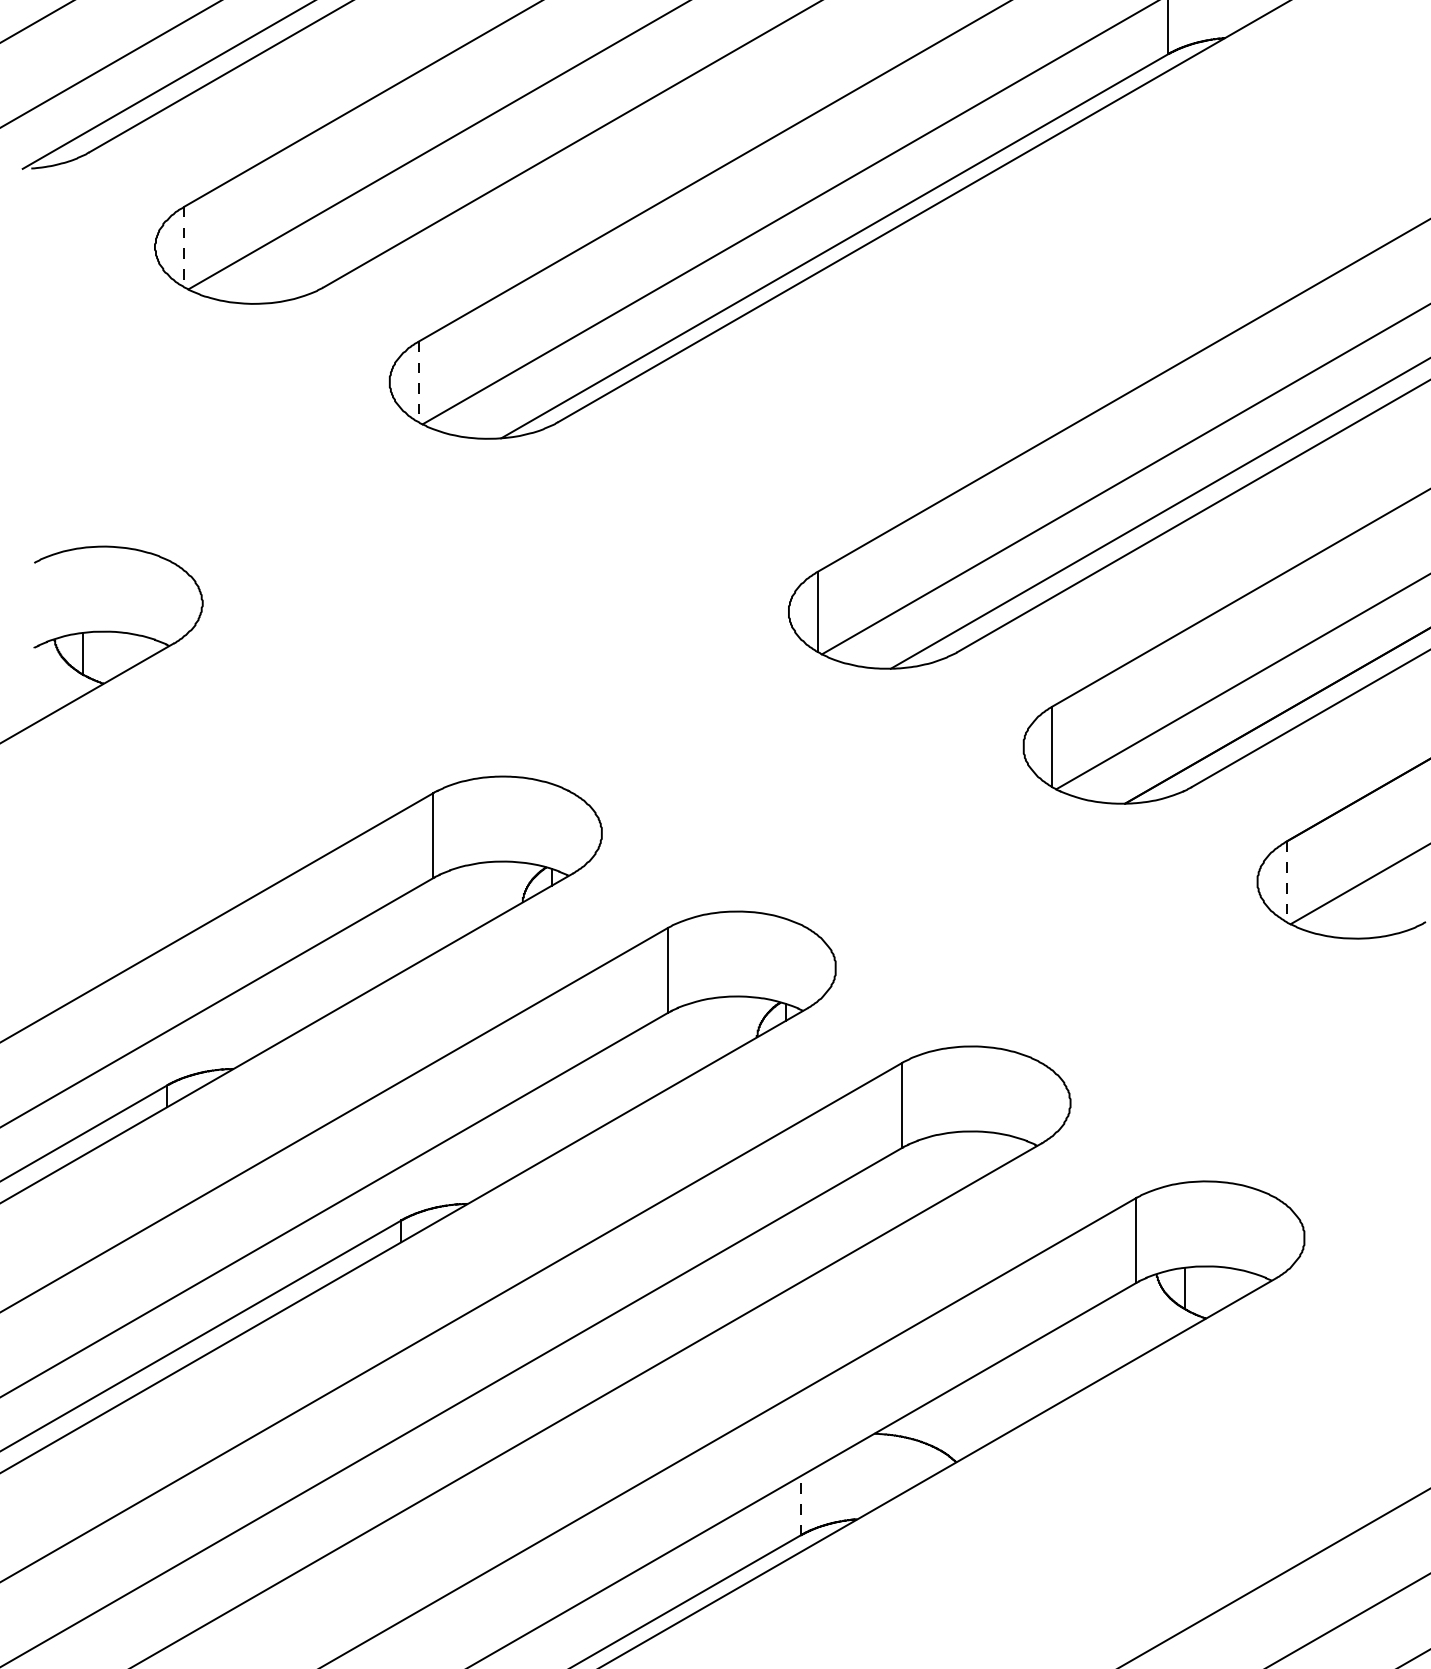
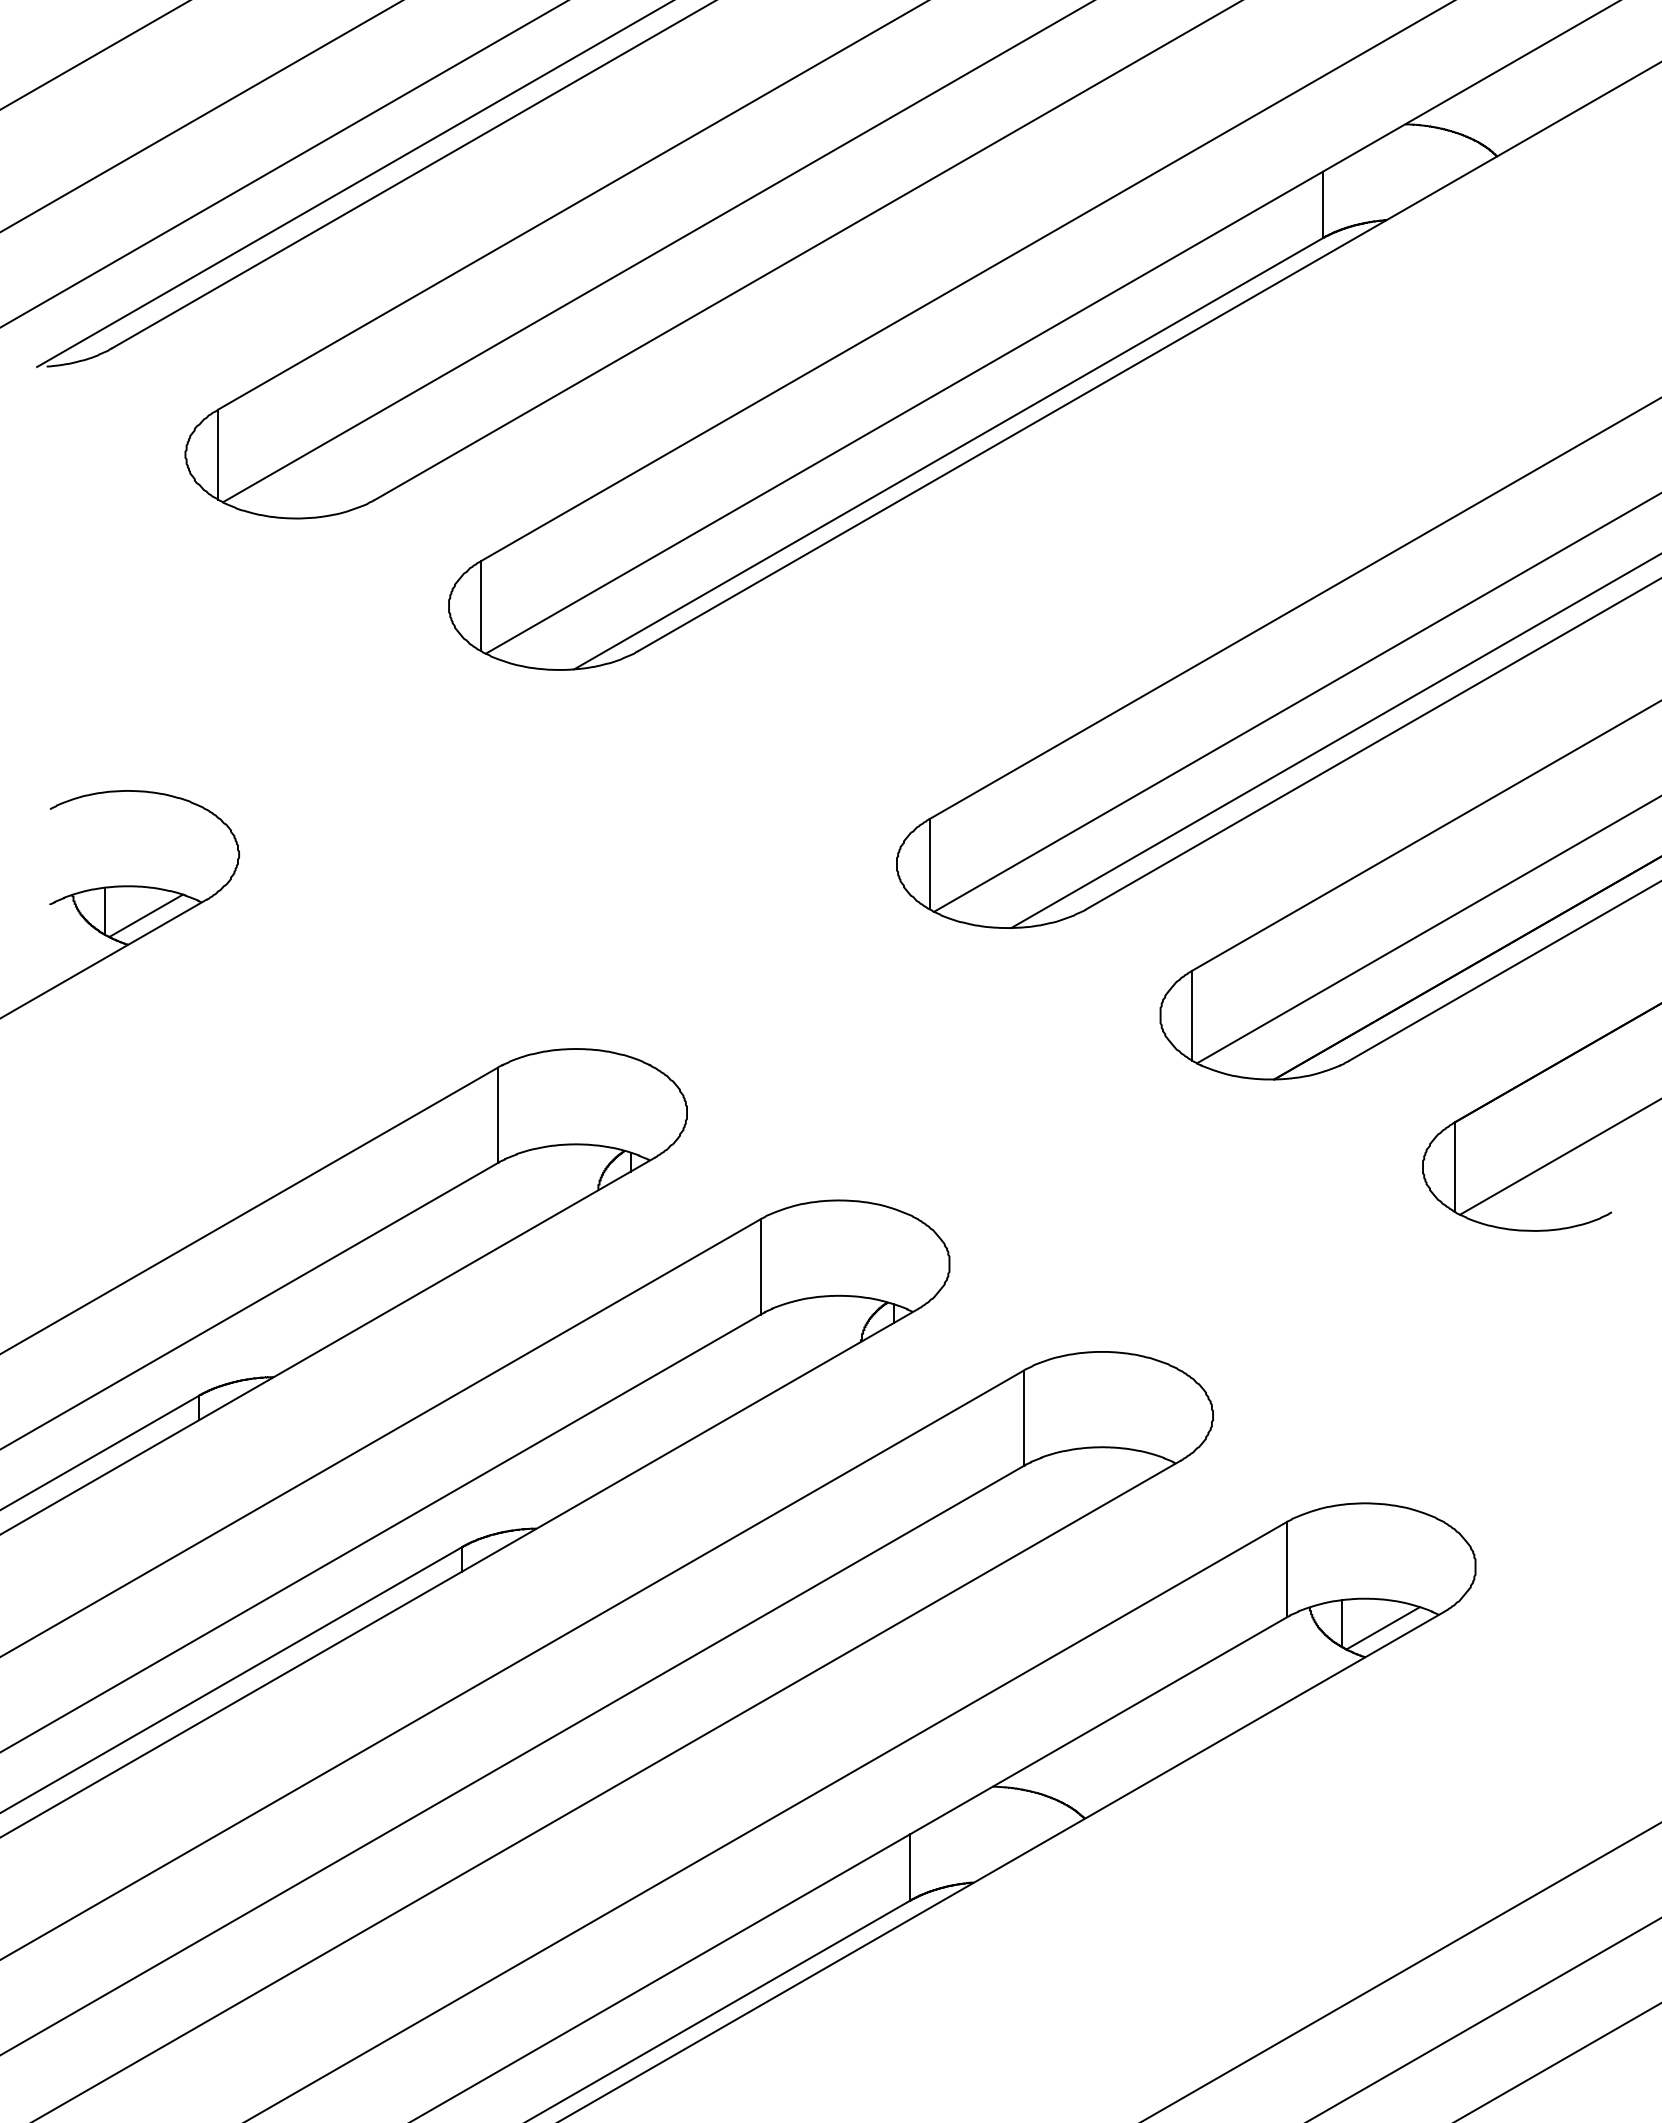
line: (184, 247) -> (218, 455), dashed -> solid
line: (418, 382) -> (481, 606), dashed -> solid
line: (119, 657) -> (145, 915), added
line: (1286, 882) -> (1455, 1167), dashed -> solid
line: (1222, 1292) -> (1383, 1628), added
line: (800, 1504) -> (910, 1866), dashed -> solid

